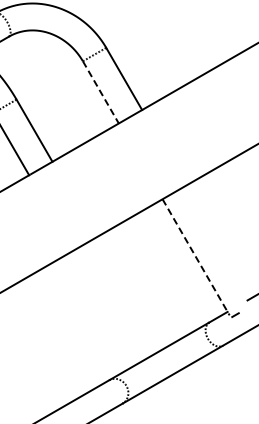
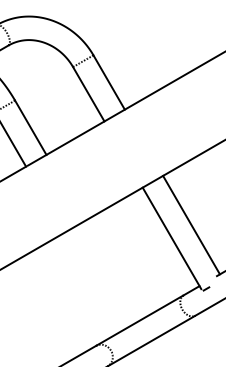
line: (100, 92) -> (88, 94), dashed -> solid
line: (217, 241) -> (190, 224), added
line: (196, 257) -> (172, 238), dashed -> solid

